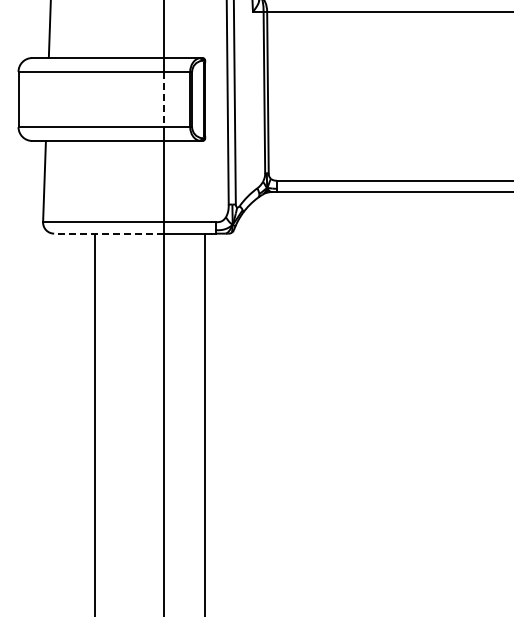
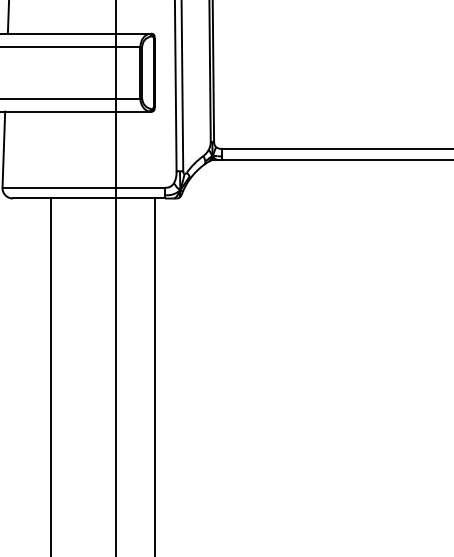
line: (163, 99) -> (115, 72), dashed -> solid
line: (108, 233) -> (63, 198), dashed -> solid

